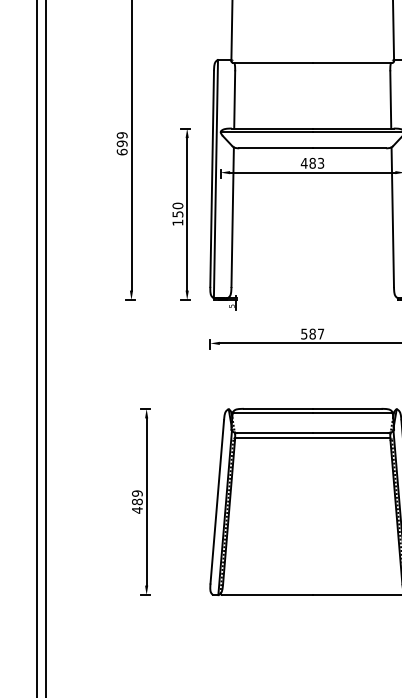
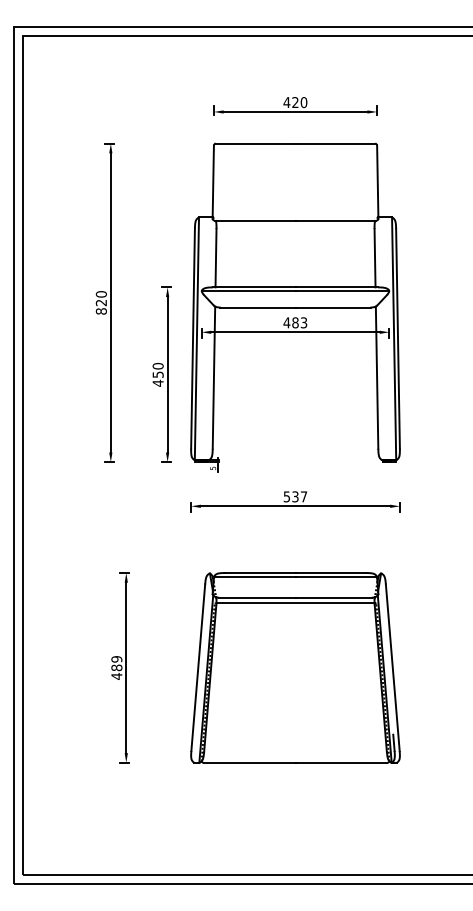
text: (121, 143) -> (100, 302), 699 -> 820
text: (177, 221) -> (157, 382), 150 -> 450
text: (312, 333) -> (295, 496), 587 -> 537

